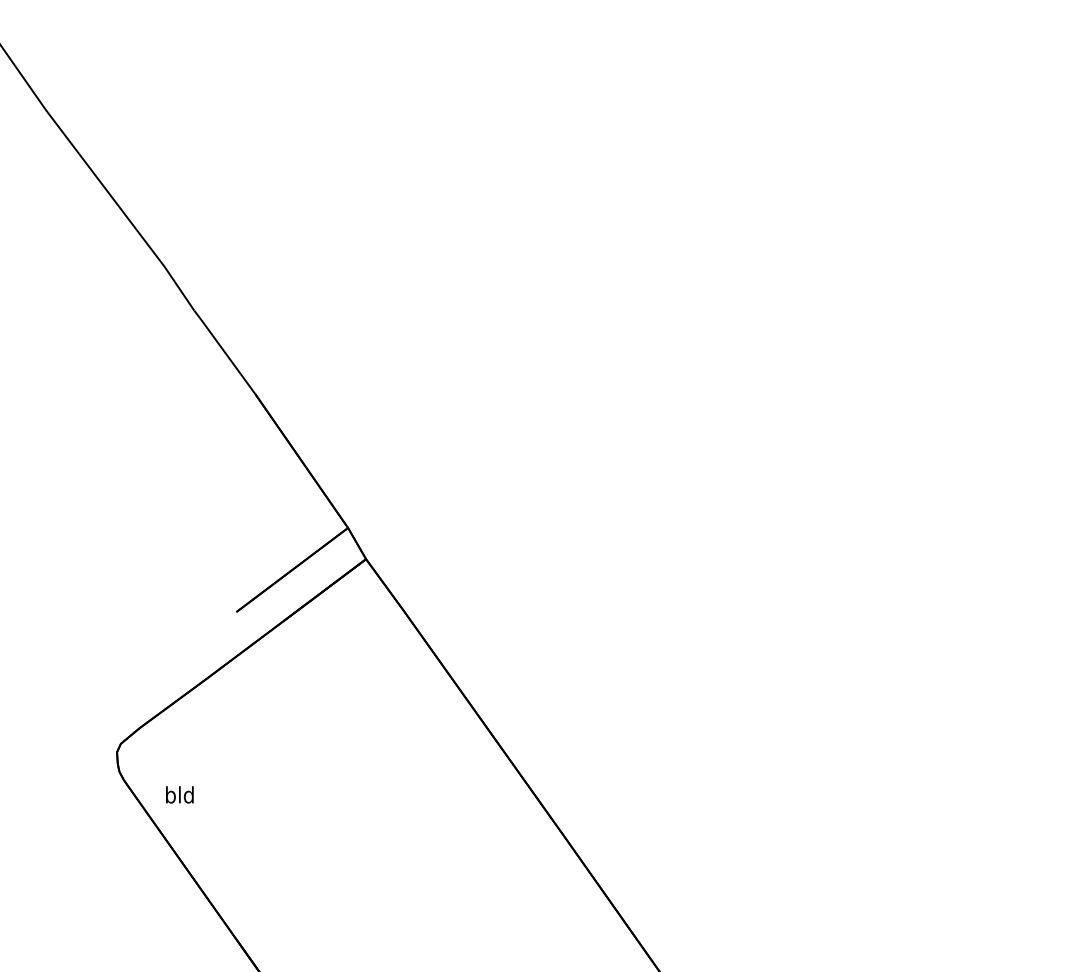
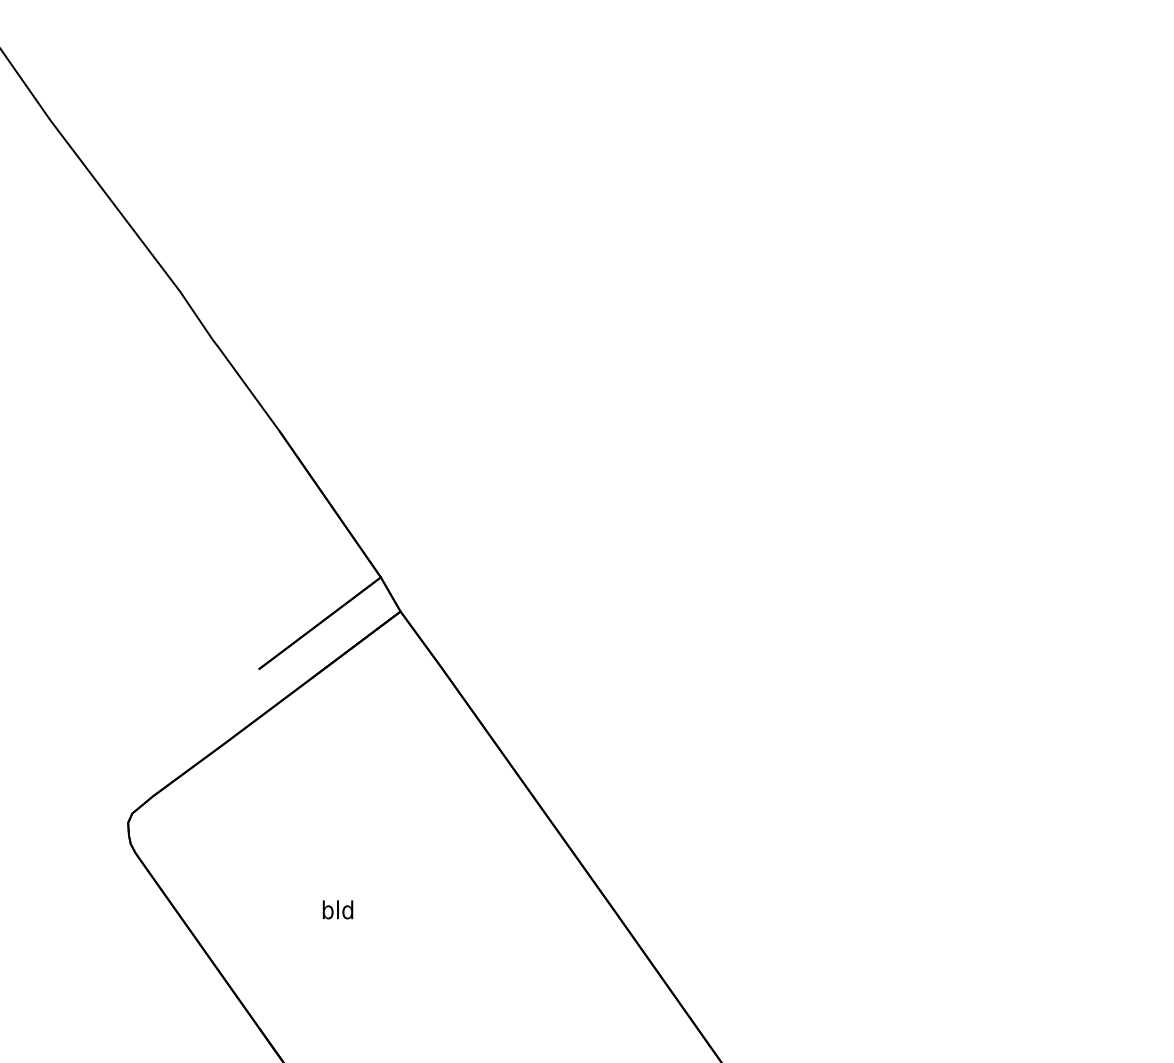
text: (179, 794) -> (337, 909), moved

